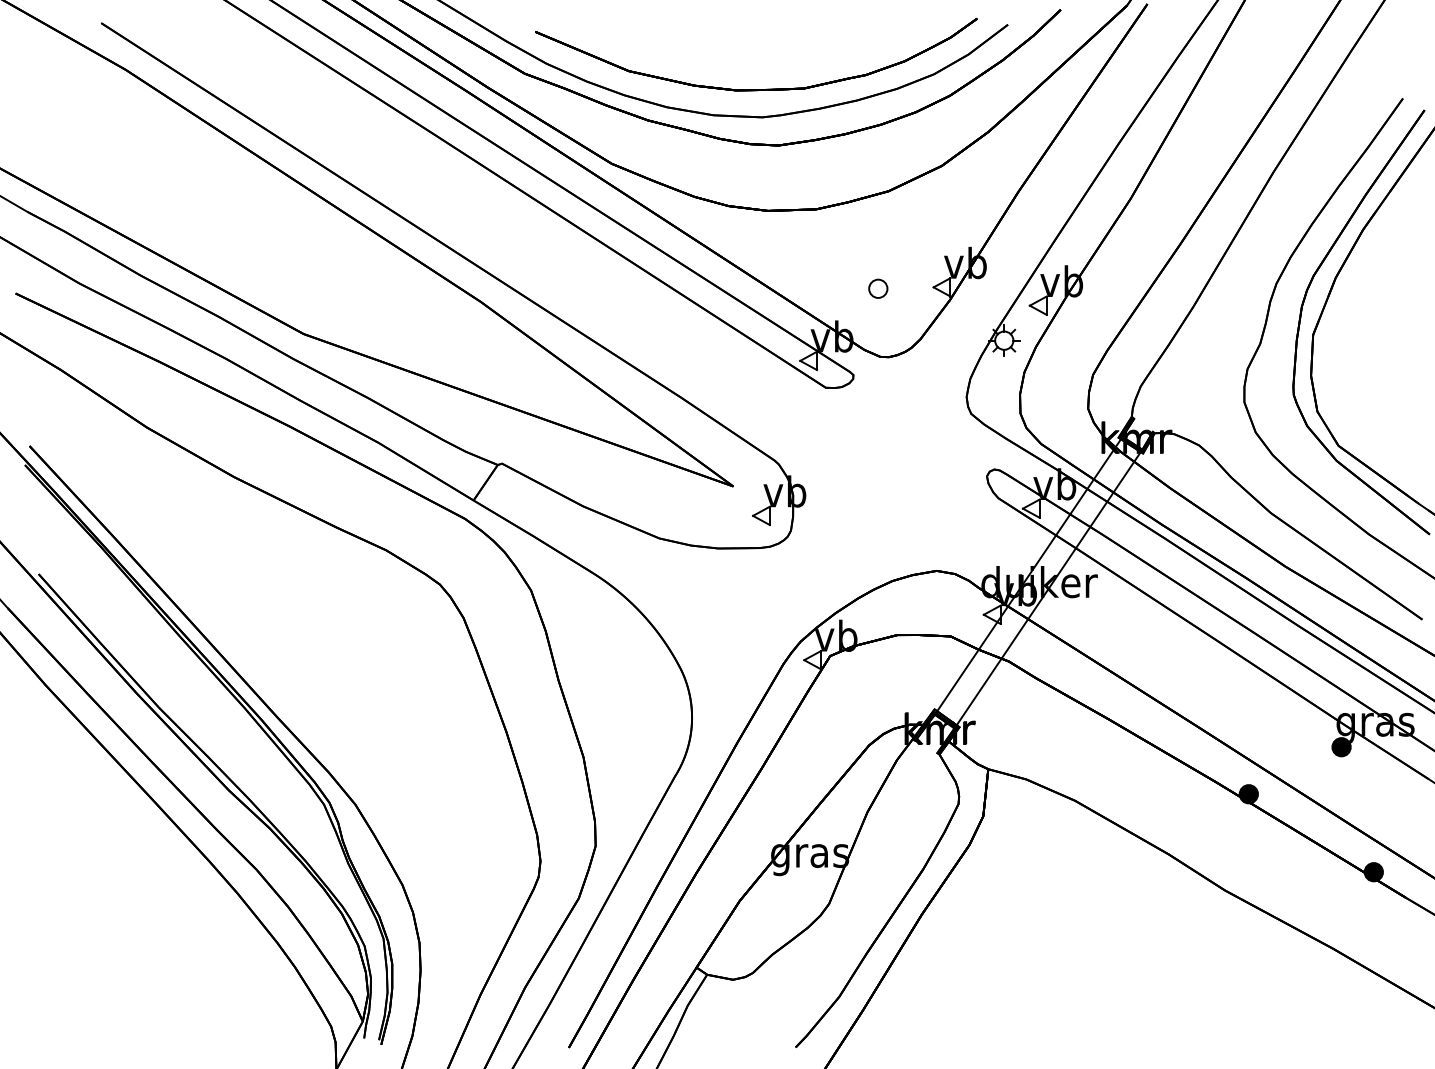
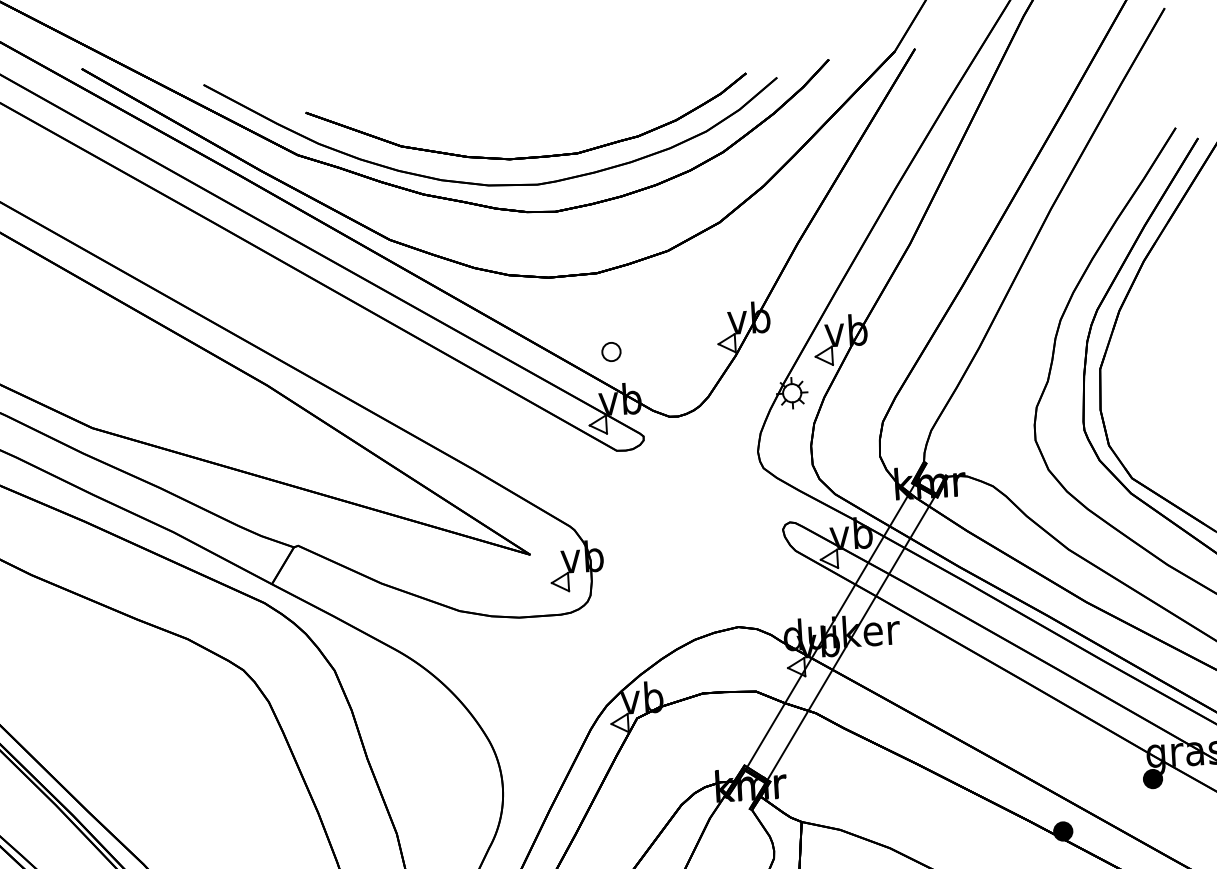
part: (878, 288) -> (611, 351), moved

